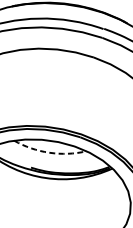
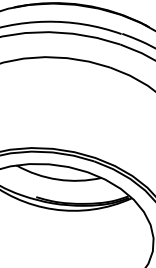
arc: (49, 152) -> (57, 179), dashed -> solid

